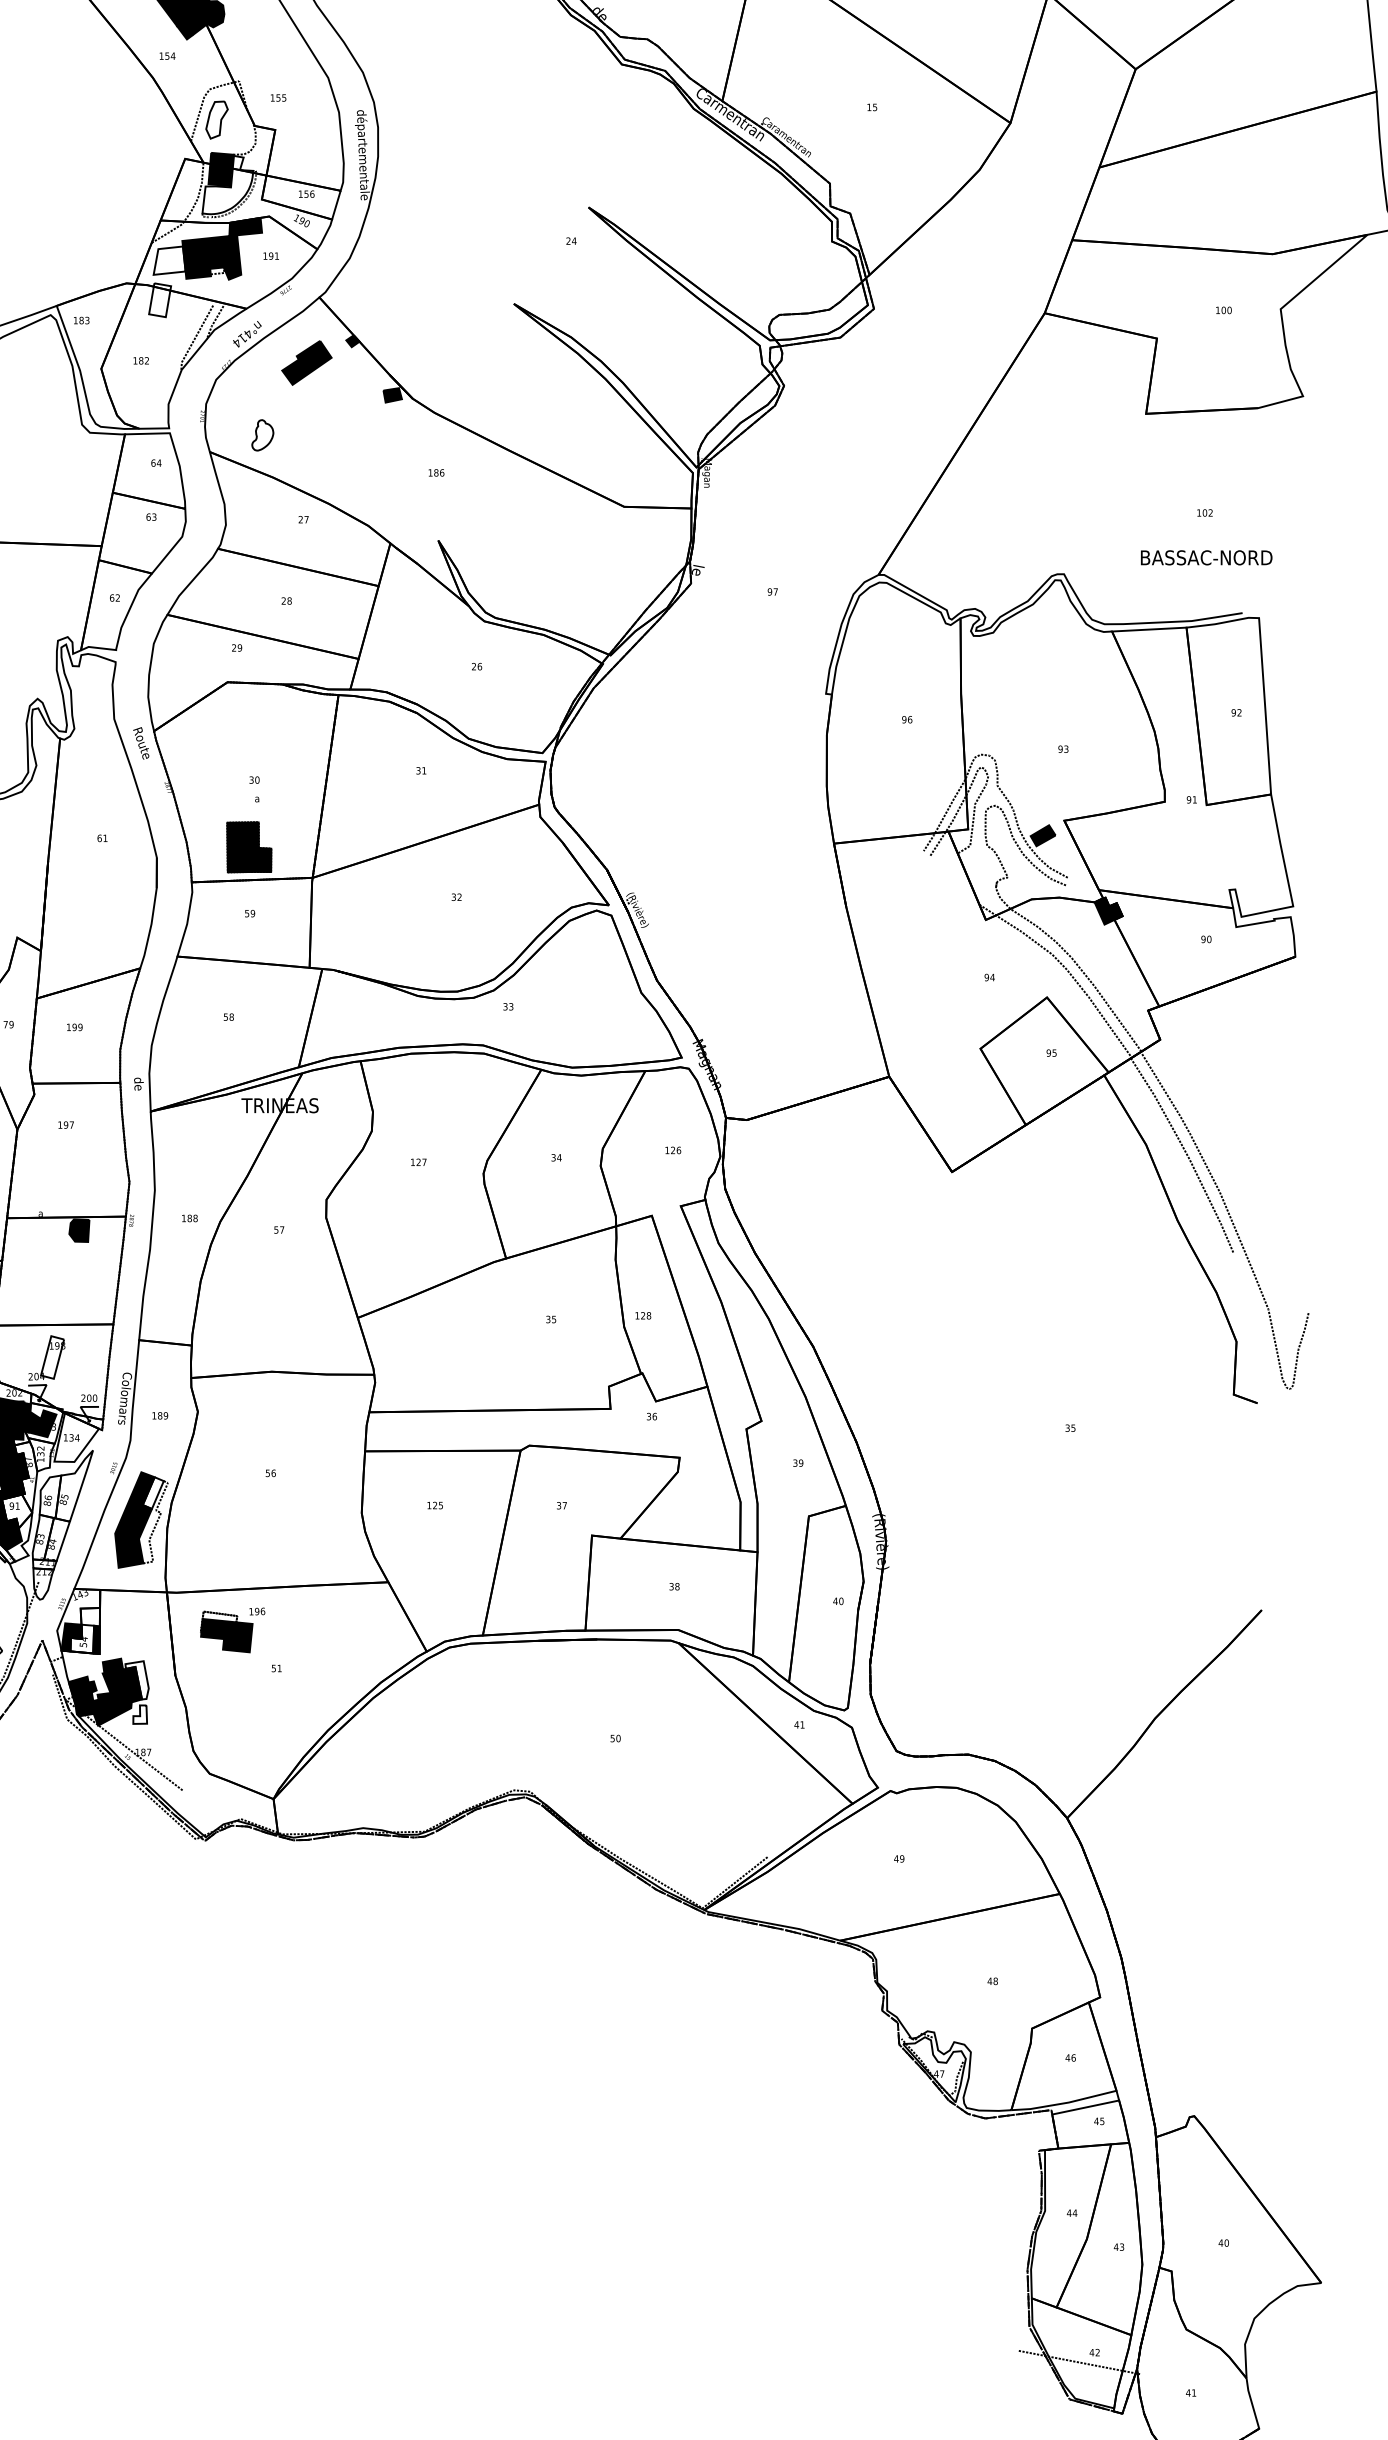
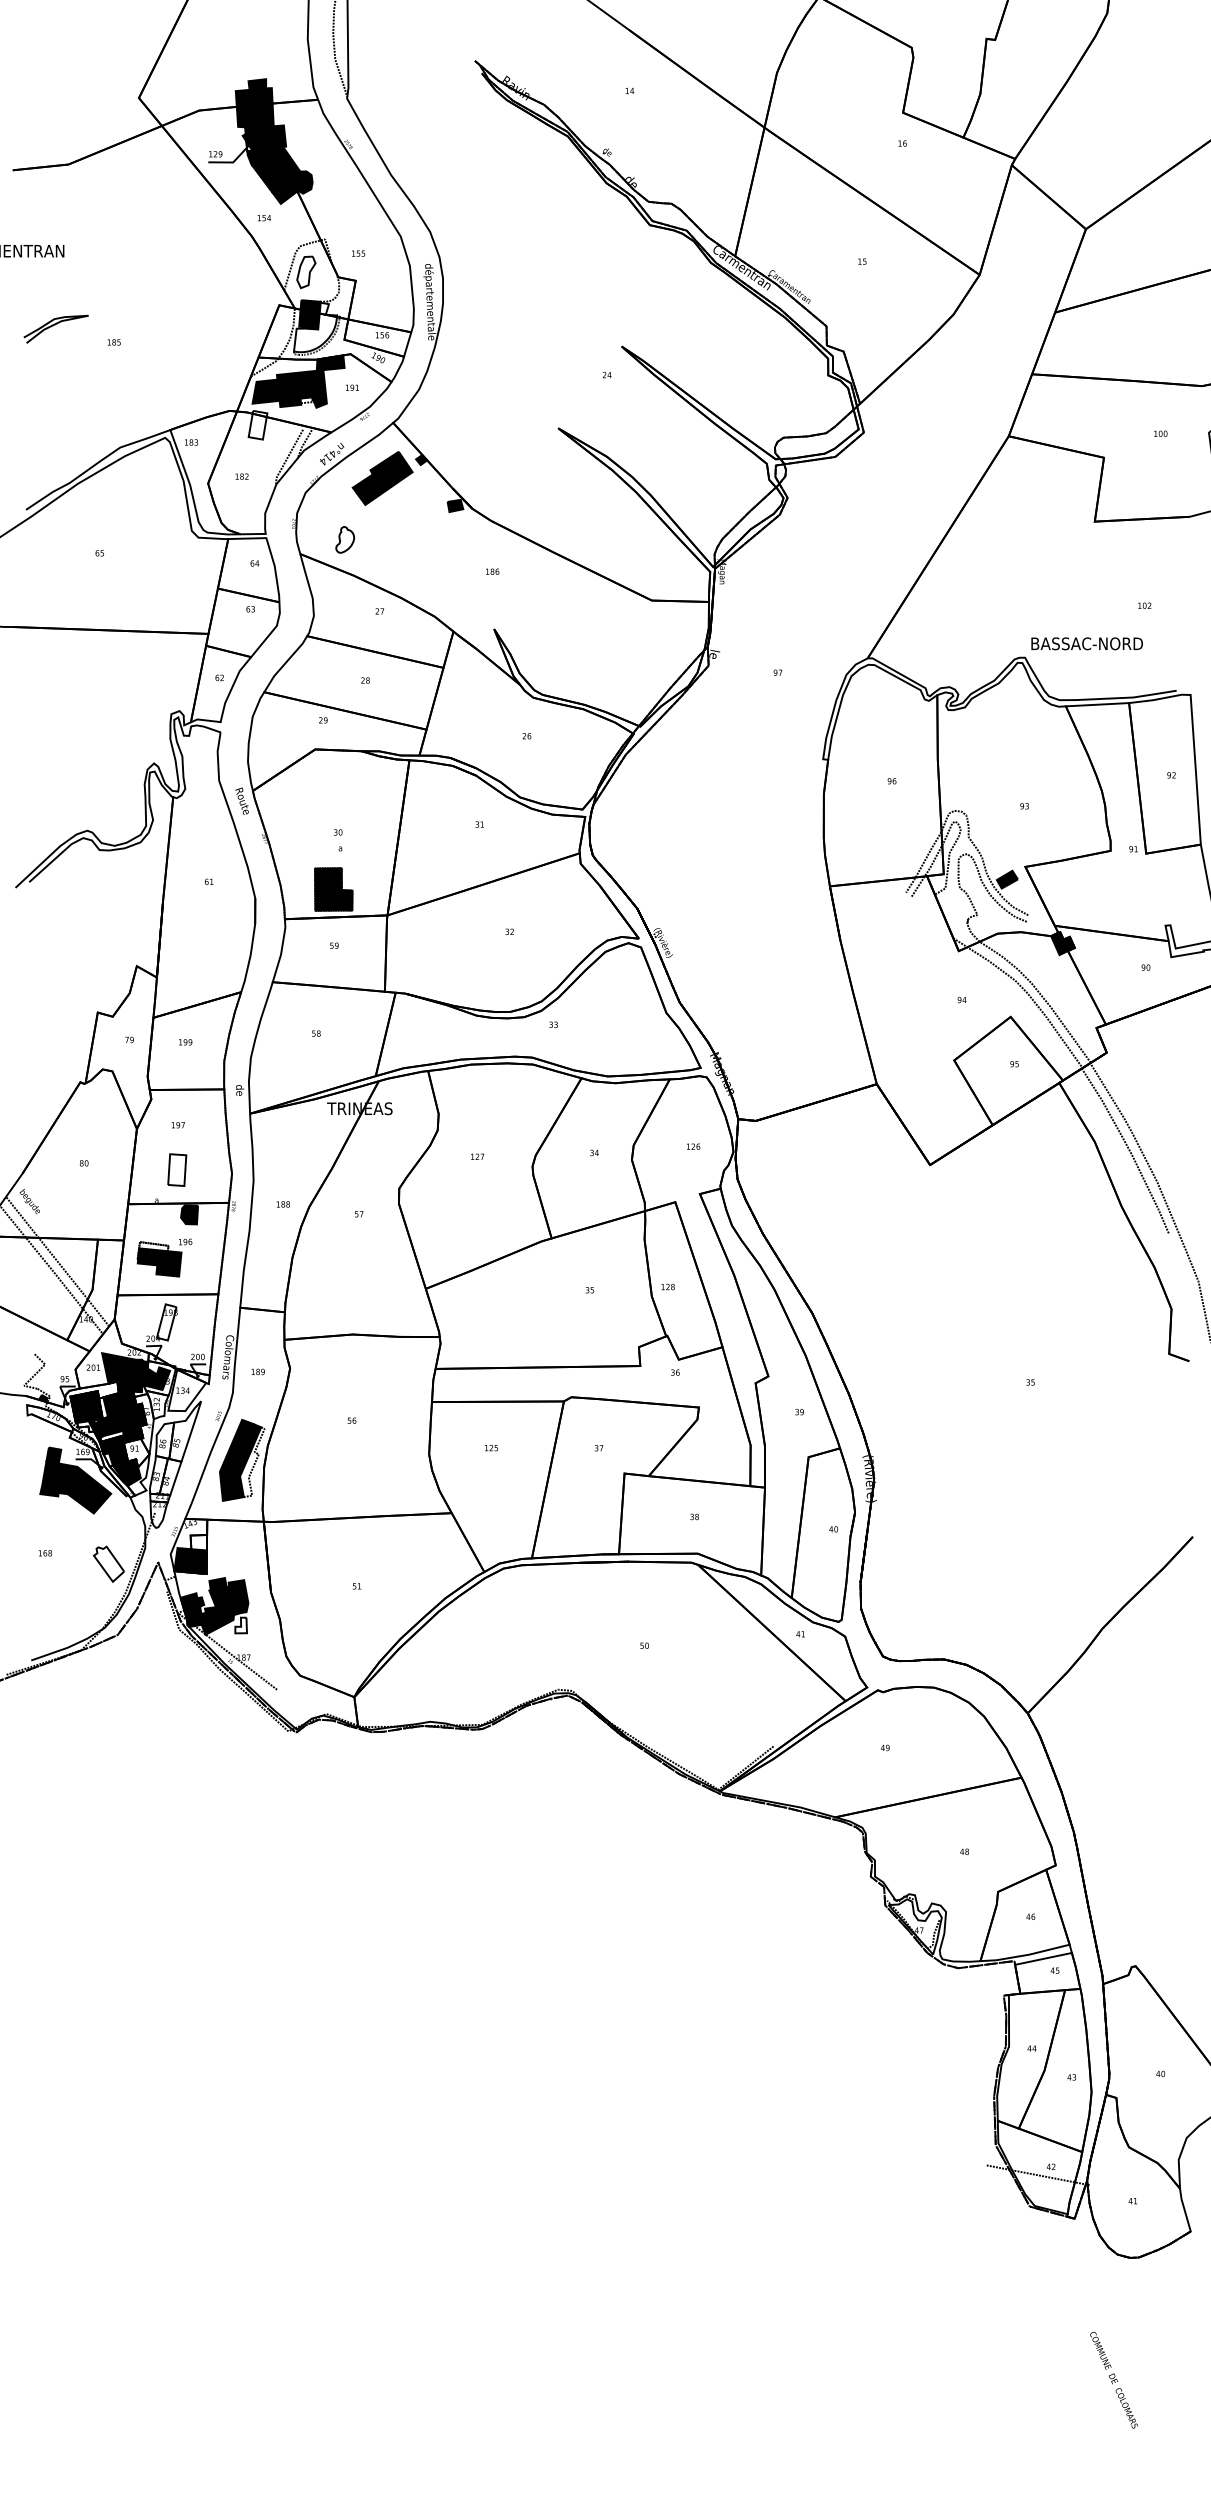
fill: (168, 260) -> (265, 391), added
part: (306, 363) -> (382, 478), size x1.43
text: (1205, 557) -> (1086, 643), moved
part: (65, 1177) -> (177, 1169), added
fill: (153, 1493) -> (252, 1437), added
part: (232, 1629) -> (164, 1257), moved
fill: (81, 1639) -> (191, 1561), added
fill: (137, 1680) -> (238, 1596), added

